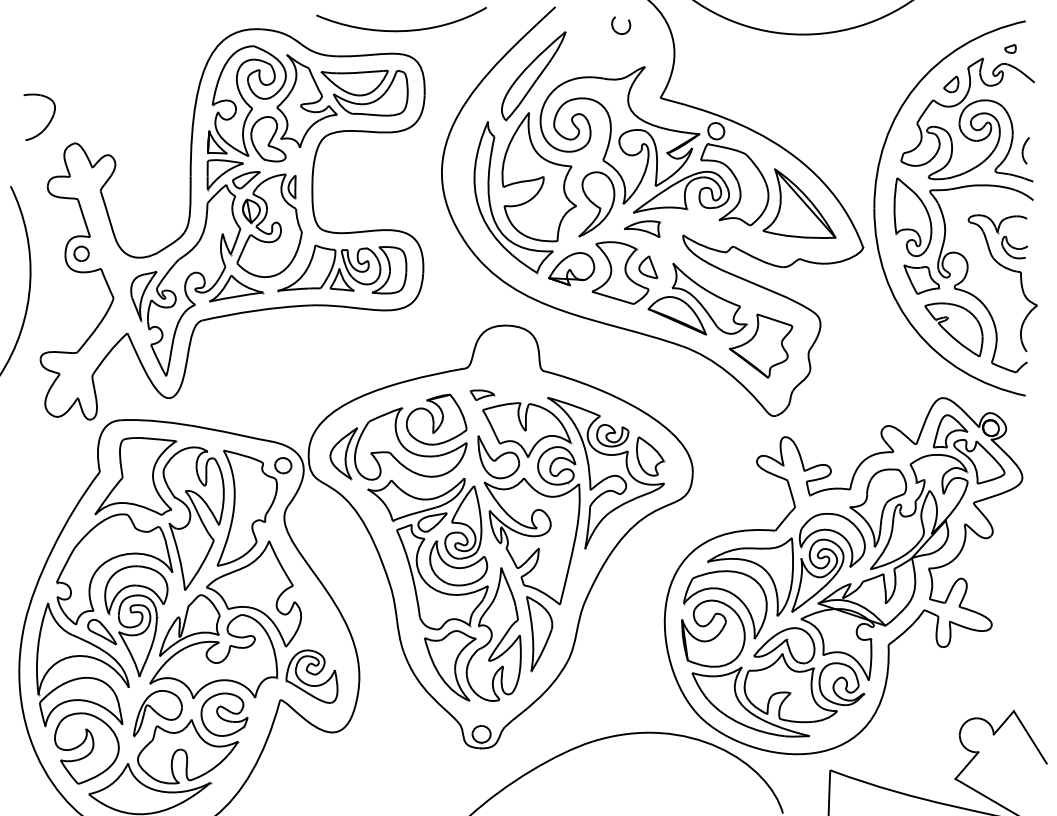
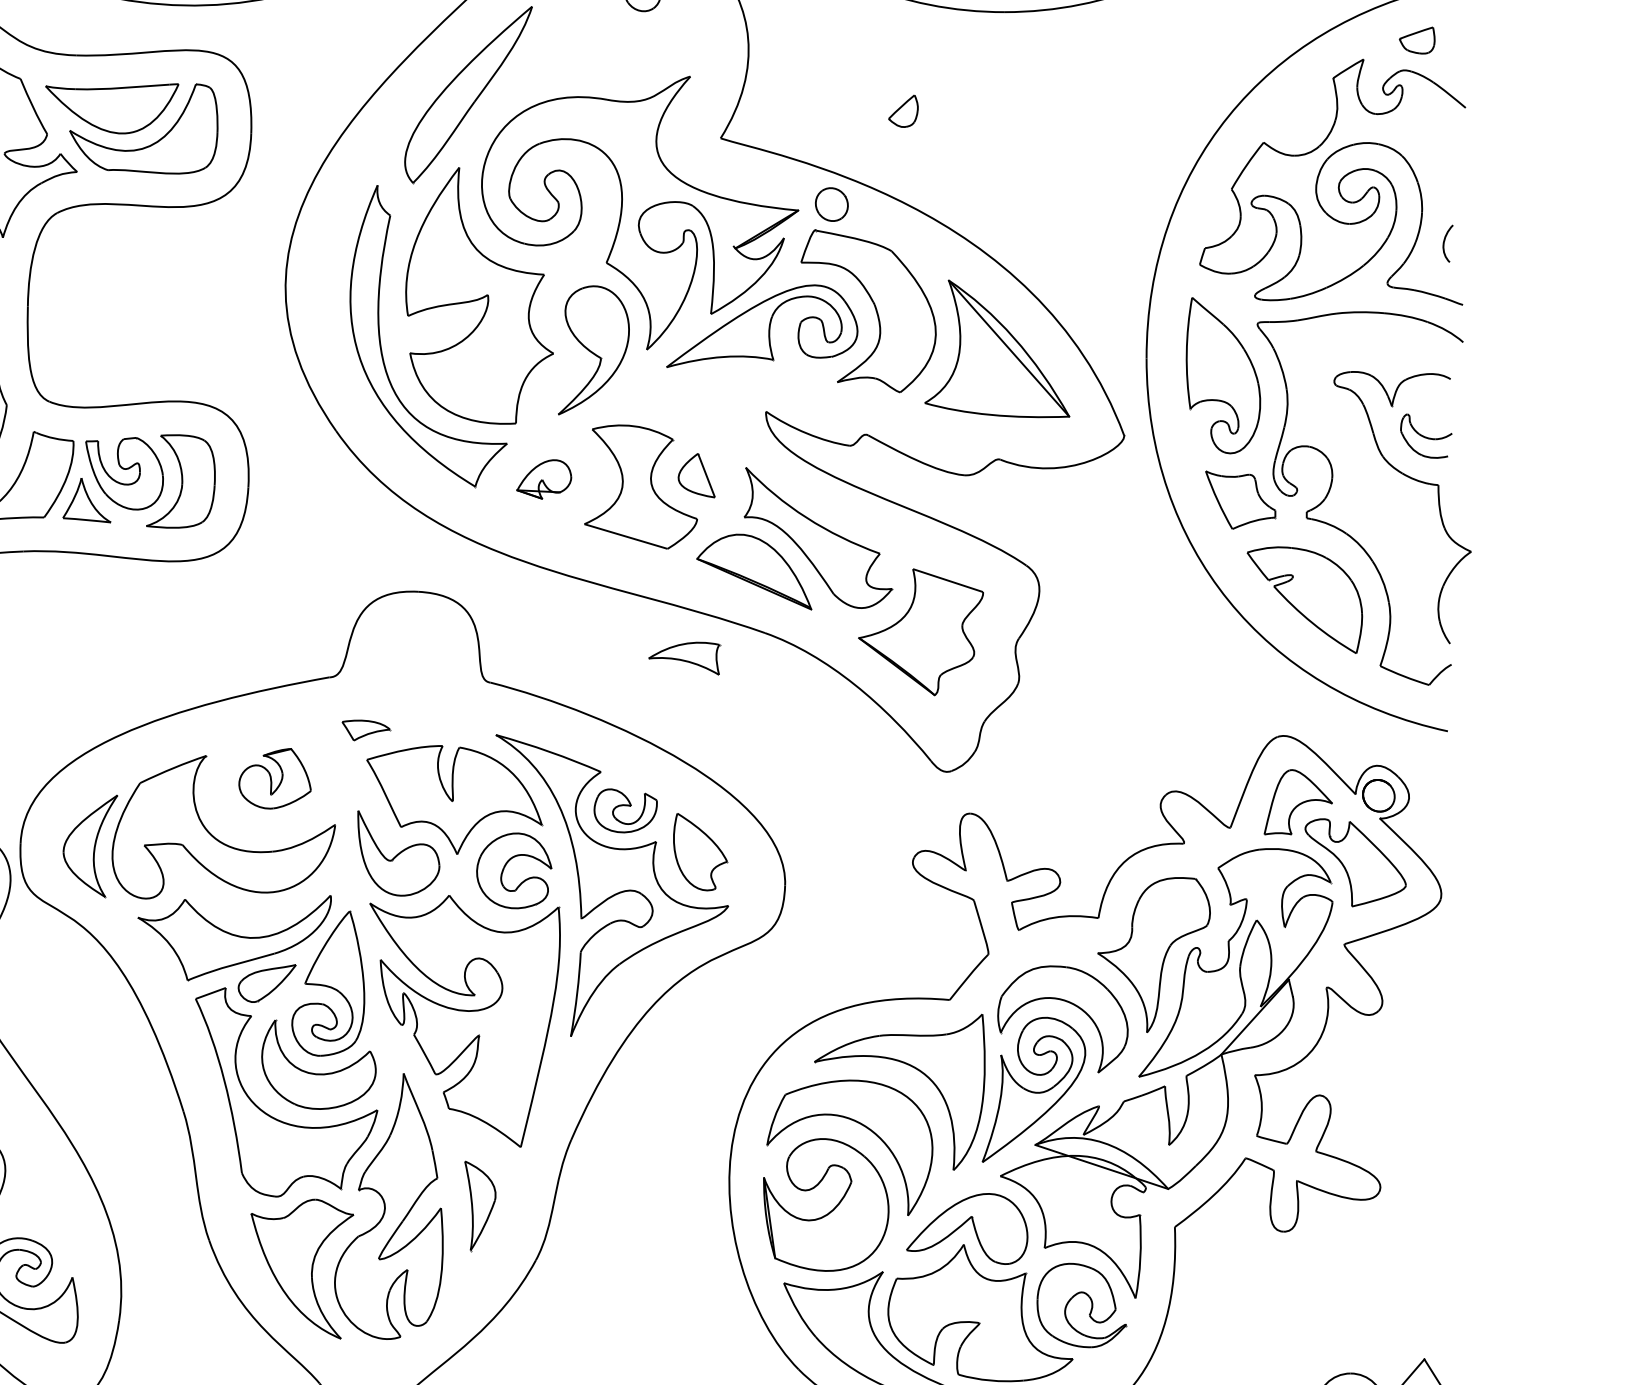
part: (1010, 48) -> (1417, 39), size x1.6
part: (951, 84) -> (903, 111), moved
part: (1025, 150) -> (1447, 242), size x0.7
part: (642, 228) -> (684, 657), moved
part: (571, 269) -> (543, 479), size x0.6
part: (436, 419) -> (274, 778), size x0.6
part: (539, 634) -> (479, 1206), size x0.6

